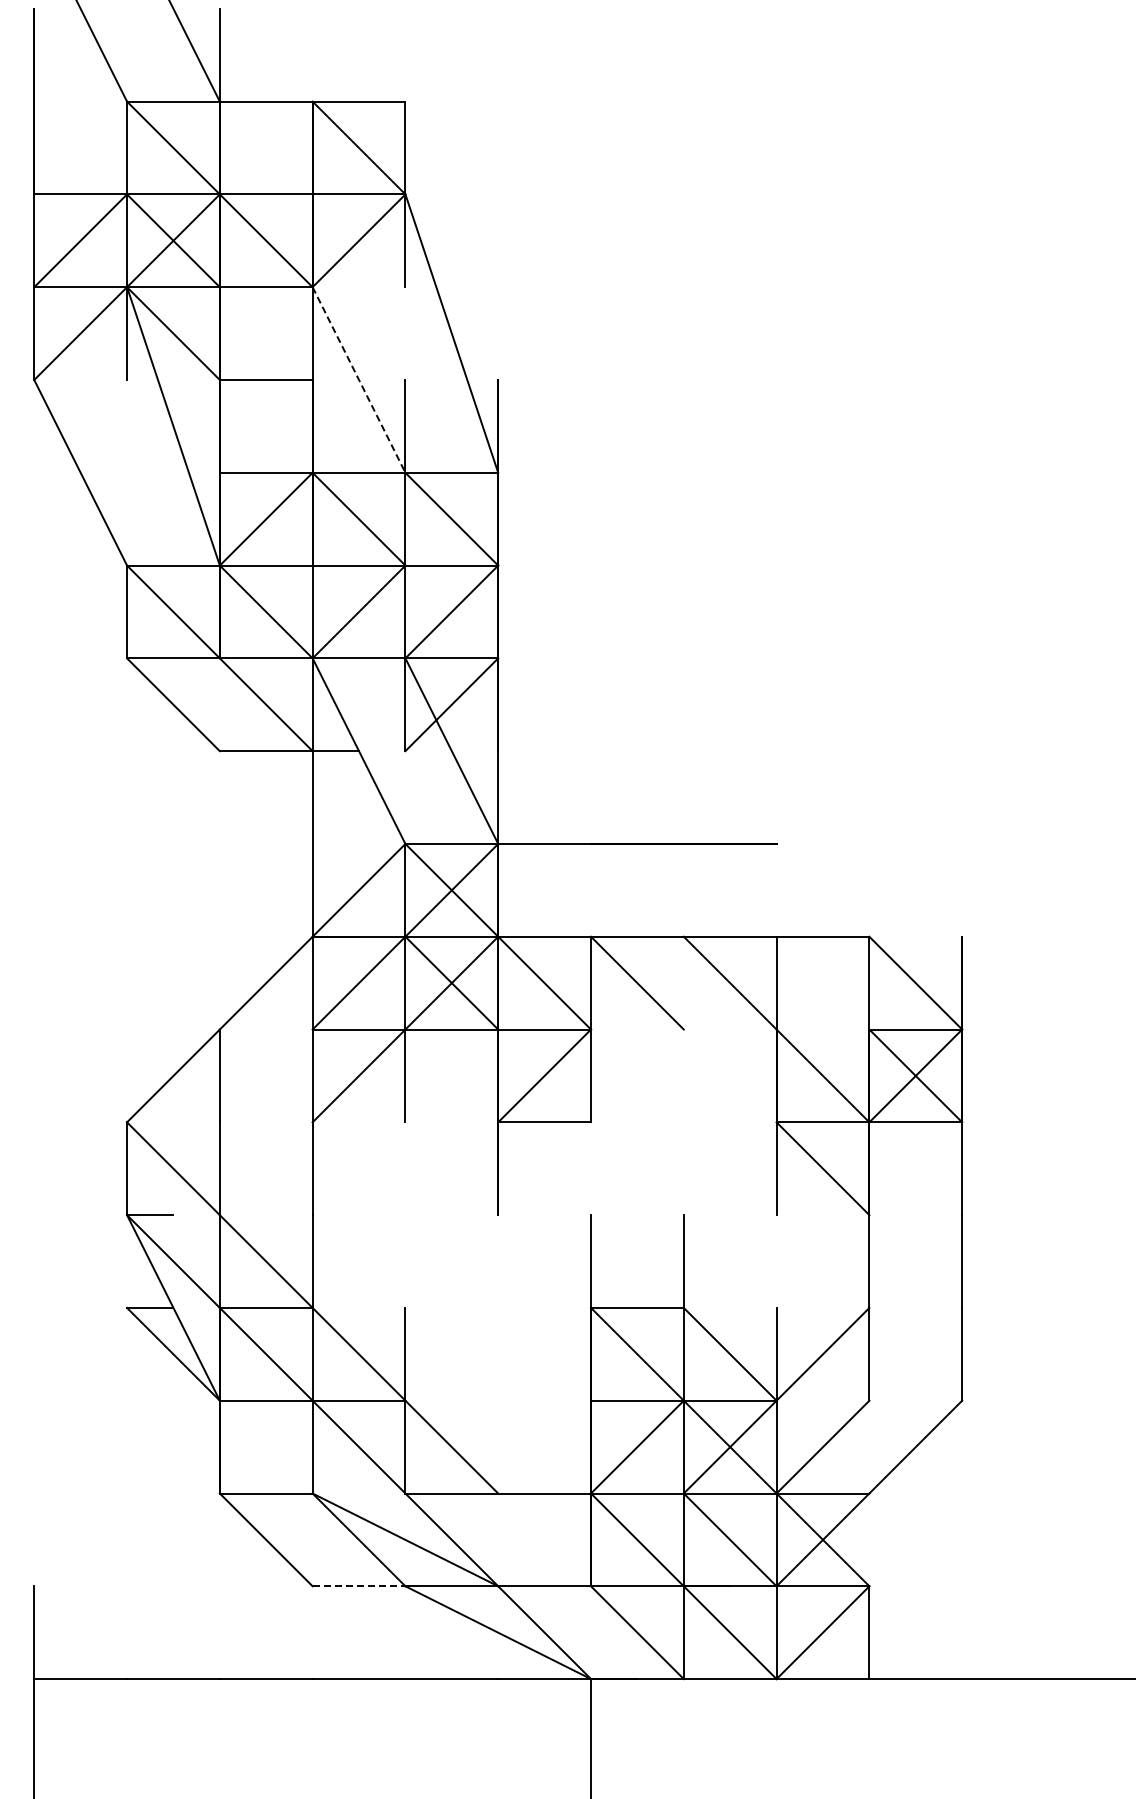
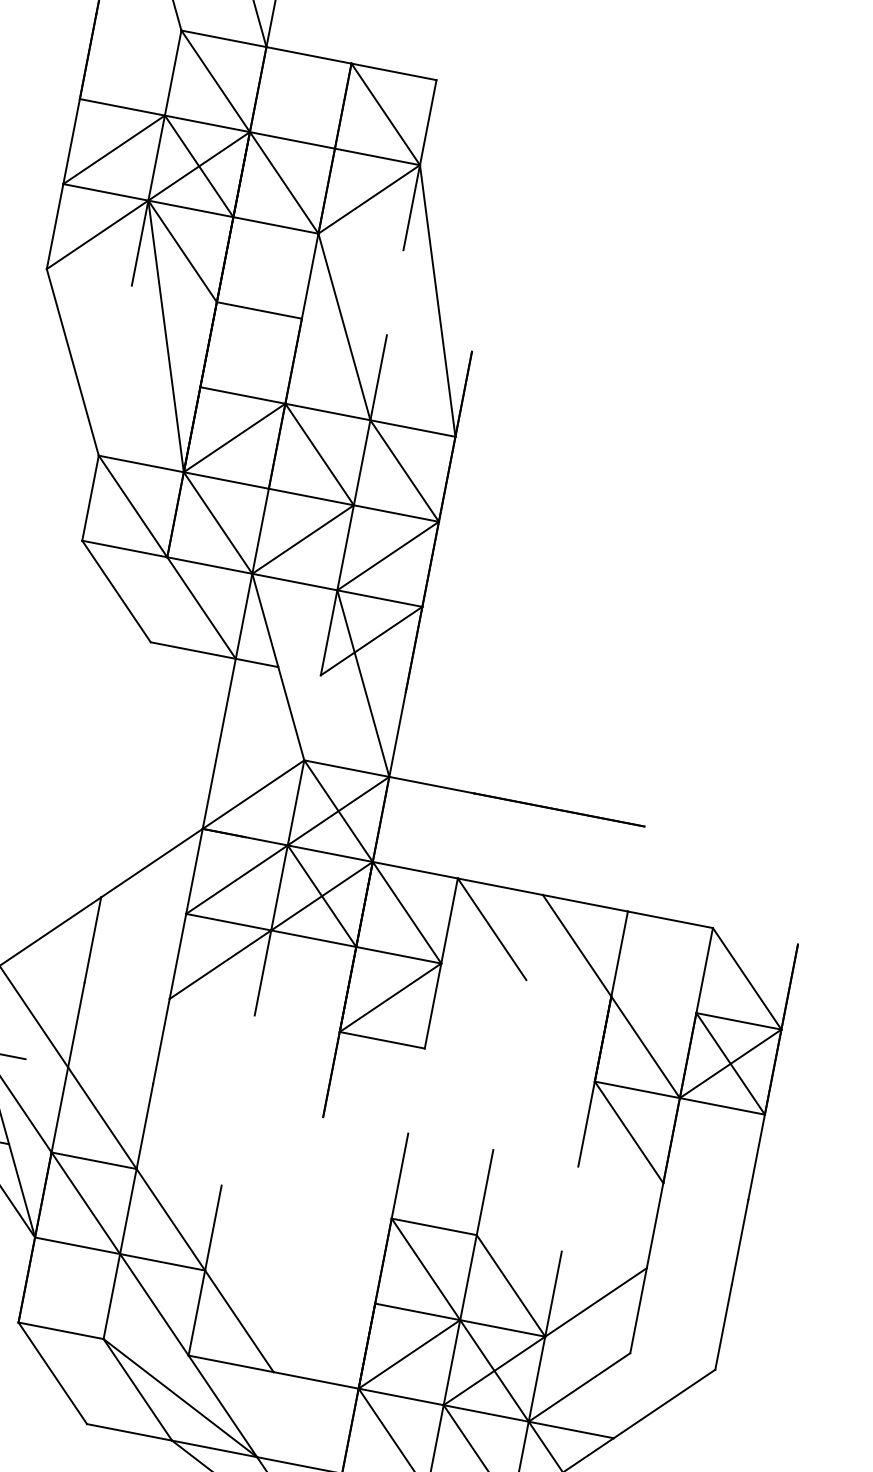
line: (359, 380) -> (344, 327), dashed -> solid
line: (359, 1586) -> (129, 1432), dashed -> solid

